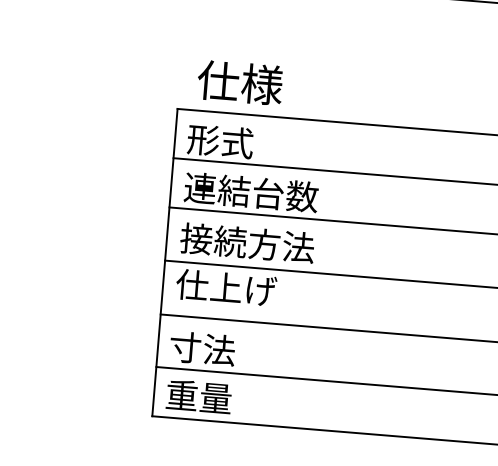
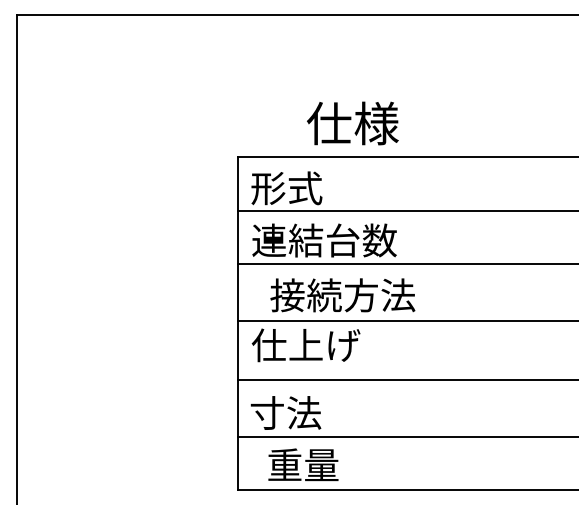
text: (239, 82) -> (352, 123), moved
text: (247, 243) -> (342, 295), moved
text: (199, 396) -> (303, 464), moved

